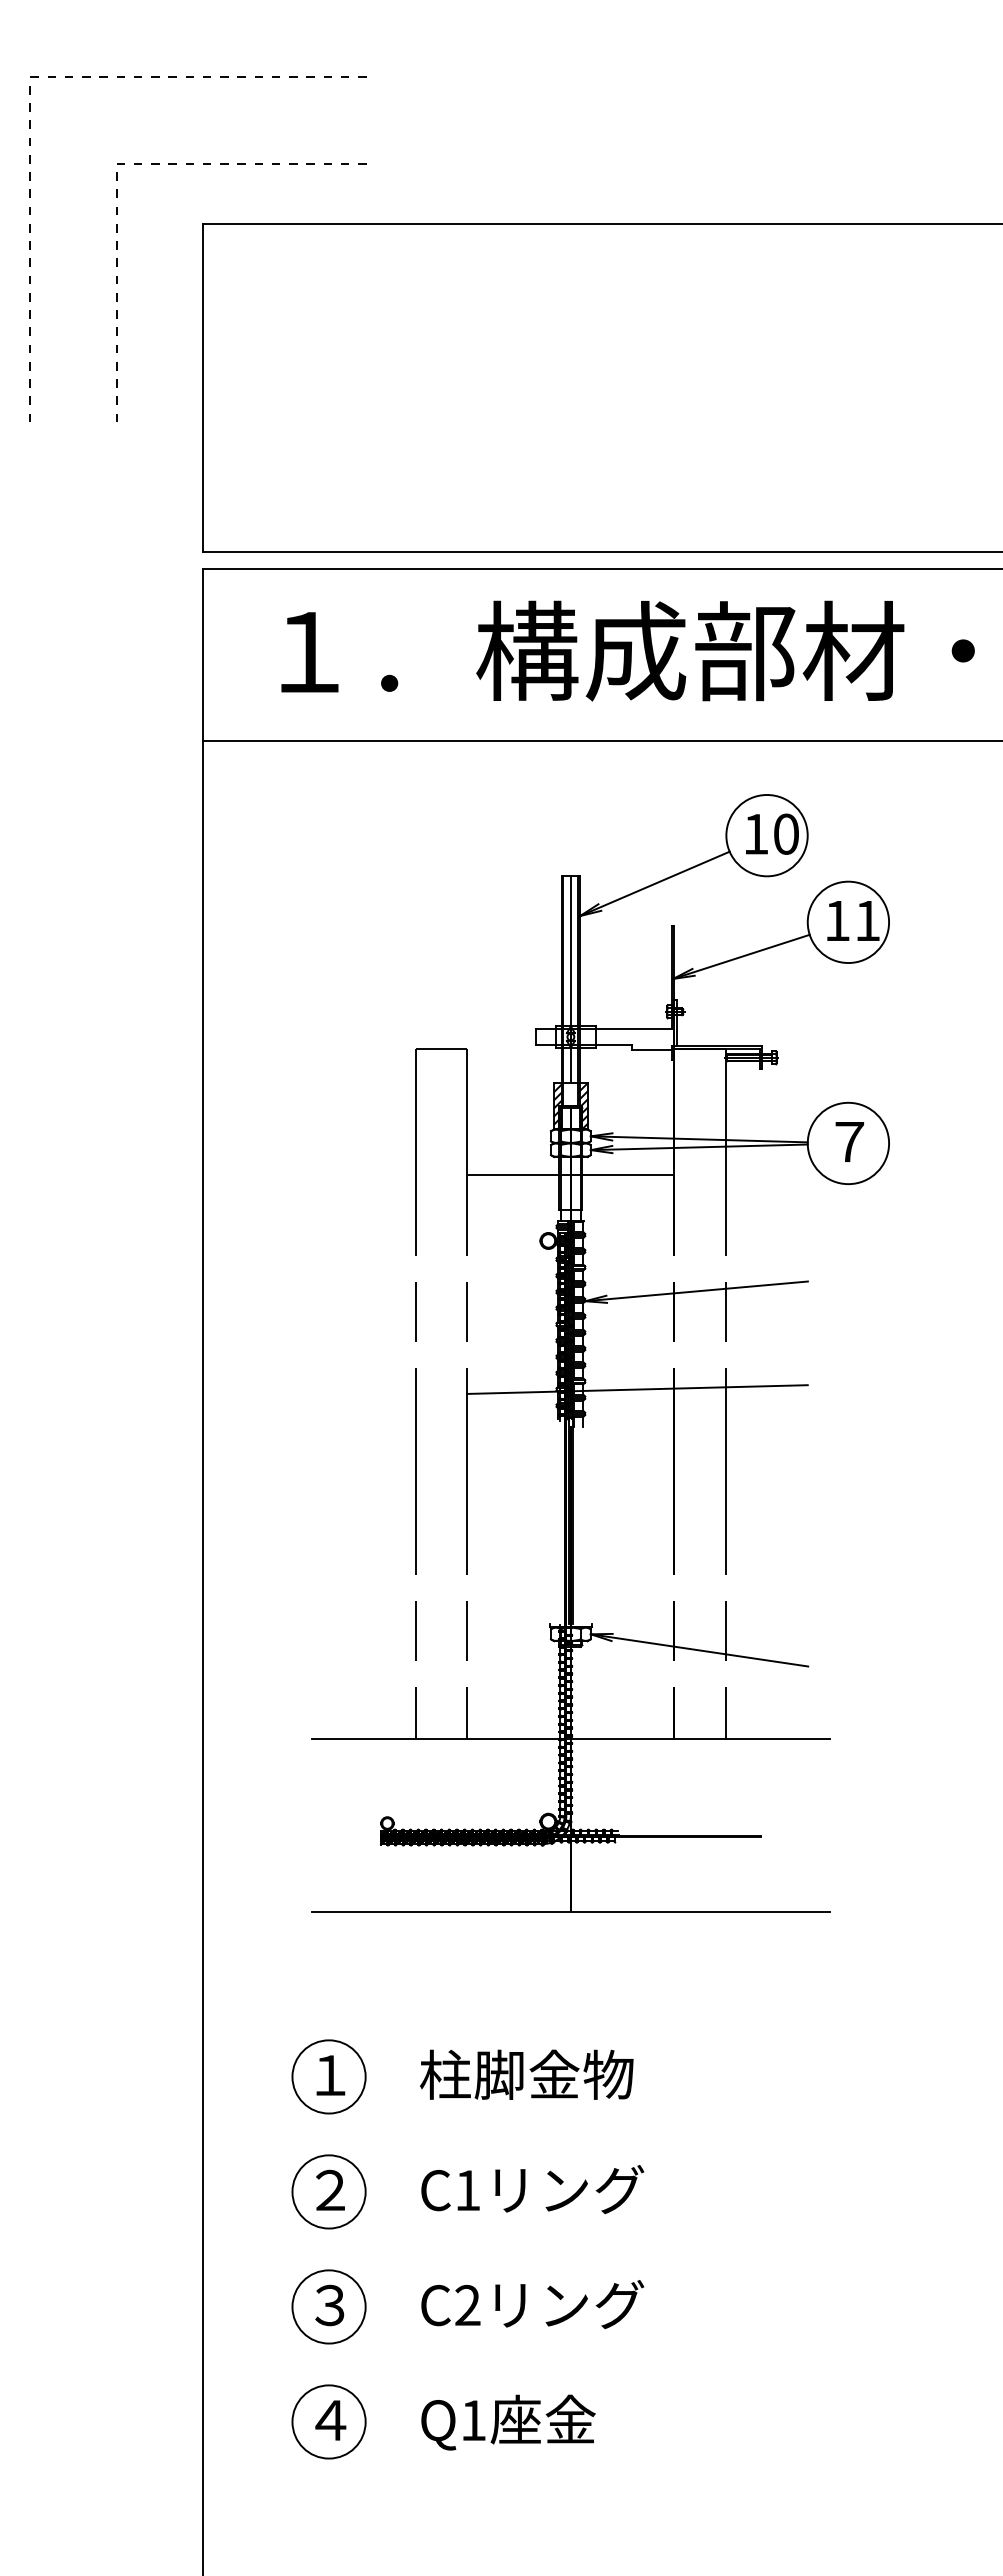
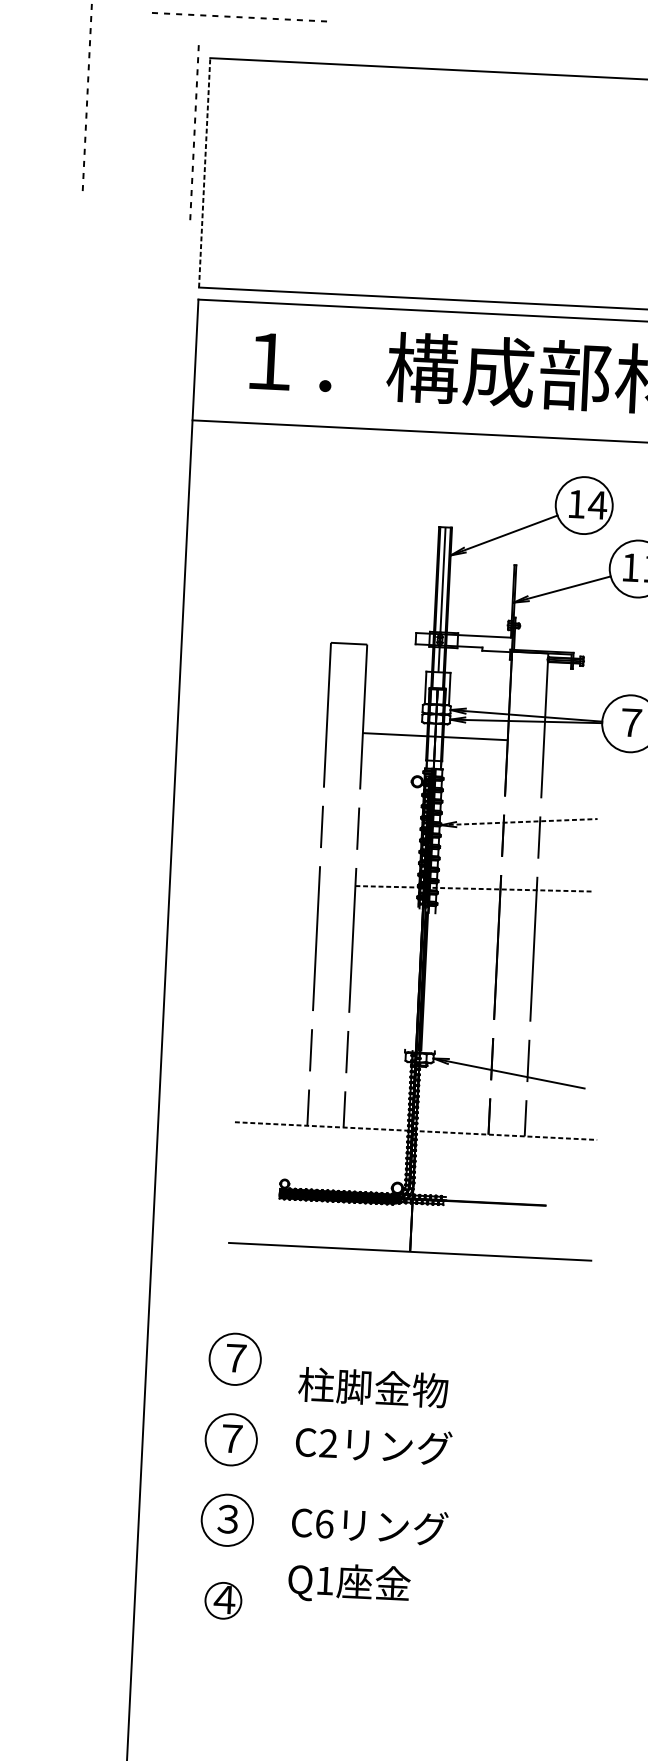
line: (116, 296) -> (194, 132), moved
line: (202, 387) -> (204, 172), solid -> dashed
text: (785, 833) -> (597, 504), 10 -> 14
hatch: (558, 1106) -> (429, 688), removed
hatch: (583, 1106) -> (446, 688), removed
line: (696, 1291) -> (519, 822), solid -> dashed
line: (638, 1389) -> (475, 888), solid -> dashed
line: (570, 1738) -> (415, 1130), solid -> dashed
text: (526, 2074) -> (373, 1387), moved
text: (330, 2075) -> (236, 1358), １ -> ７
text: (330, 2189) -> (232, 1438), ２ -> ７
text: (467, 2189) -> (328, 1442), C1 -> C2
text: (467, 2305) -> (324, 1524), C2 -> C6
circle: (328, 2421) -> (223, 1600), size x0.7
text: (508, 2422) -> (349, 1583), moved

